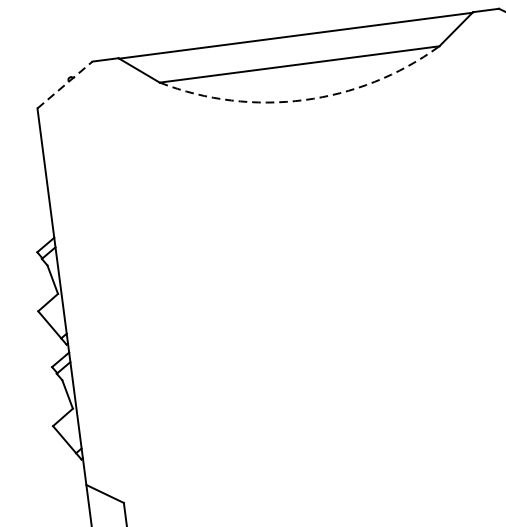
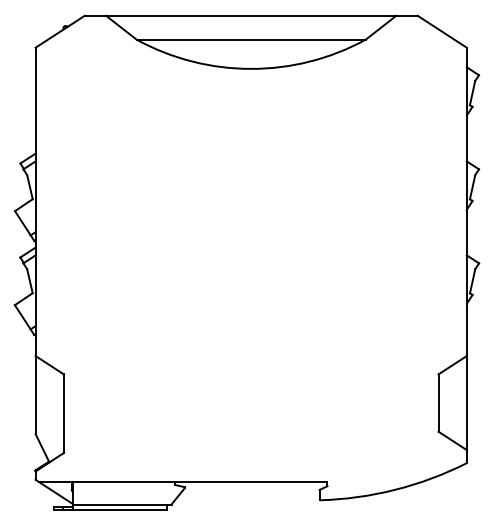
line: (65, 84) -> (60, 31), dashed -> solid
arc: (304, 99) -> (251, 68), dashed -> solid

